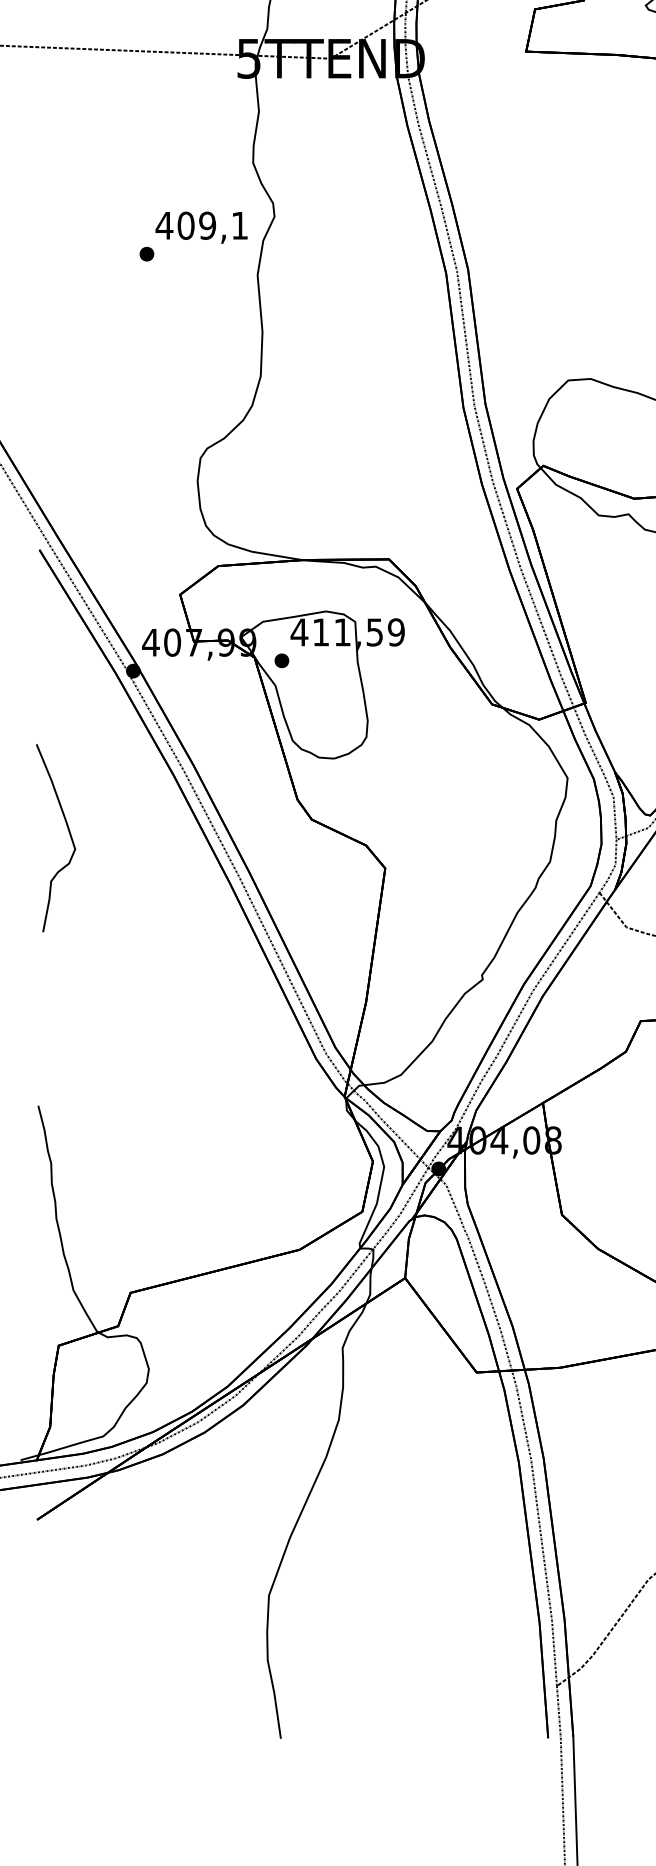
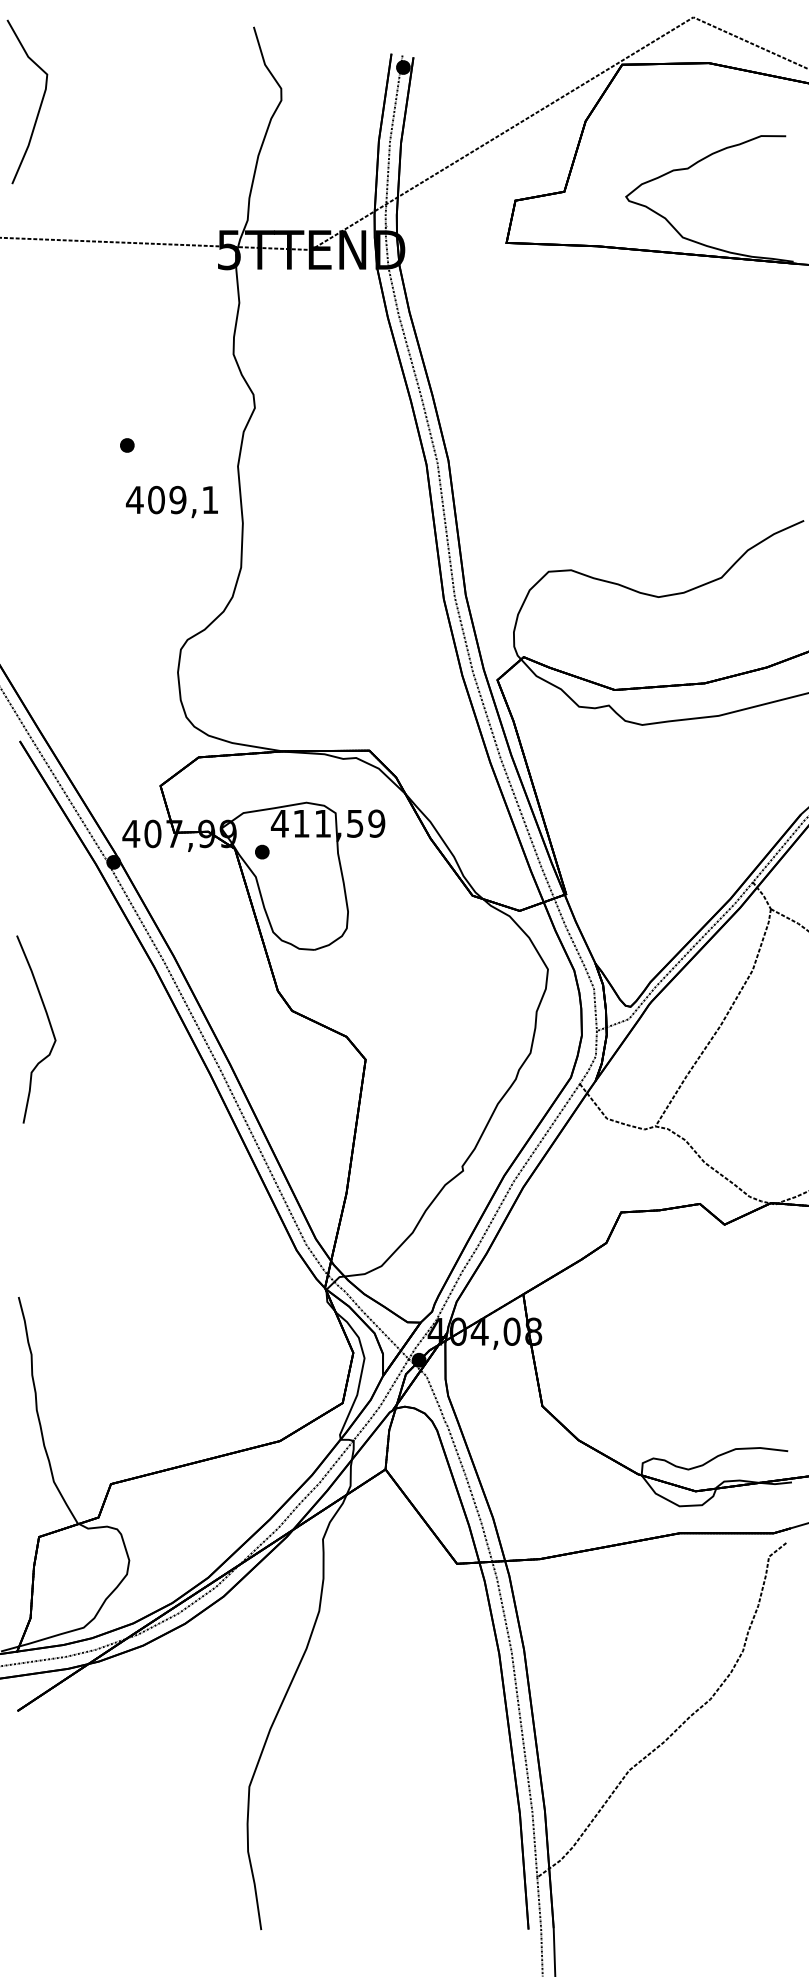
text: (201, 227) -> (171, 501), moved

